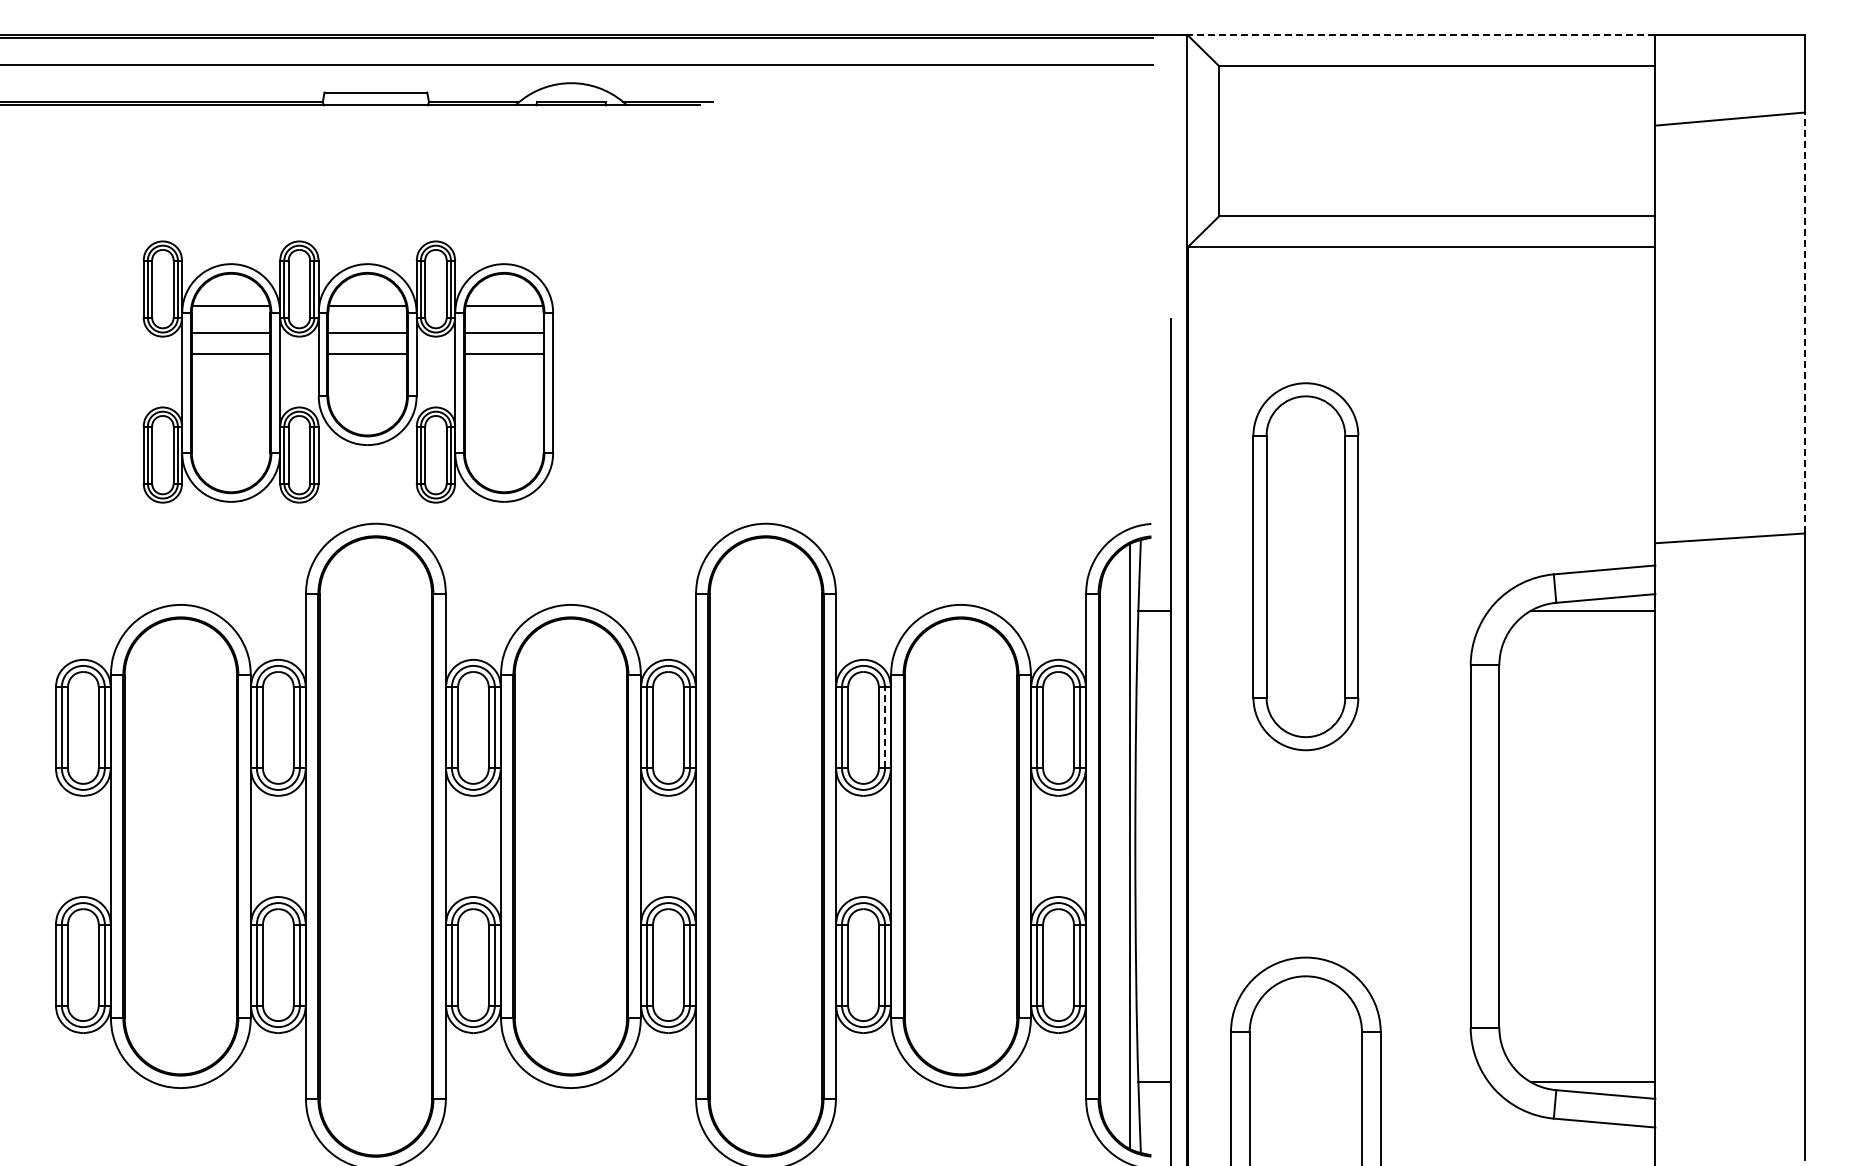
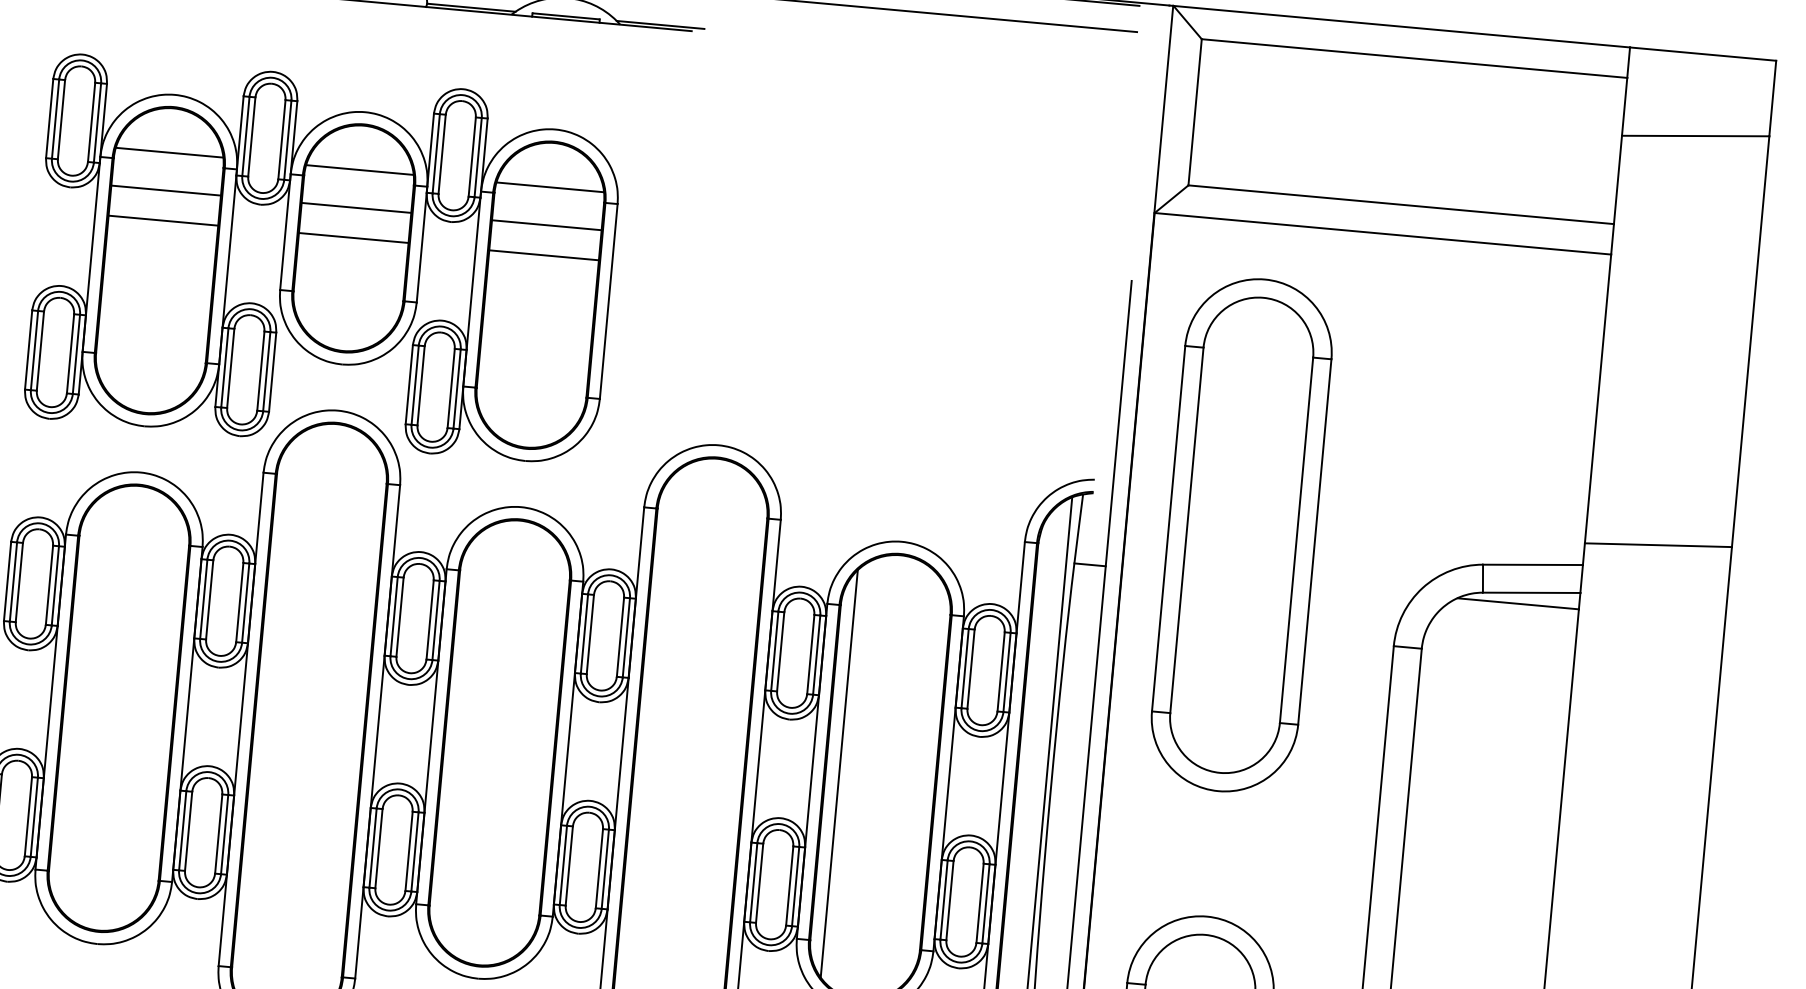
line: (1421, 35) -> (1401, 27), dashed -> solid
line: (1805, 322) -> (1751, 341), dashed -> solid
part: (348, 371) -> (324, 259), size x1.43
part: (1305, 566) -> (1241, 534), size x1.43
line: (884, 727) -> (816, 654), dashed -> solid
line: (918, 846) -> (838, 773), added

